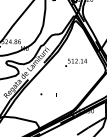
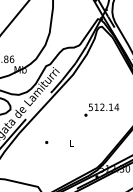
text: (75, 62) -> (100, 109), moved

